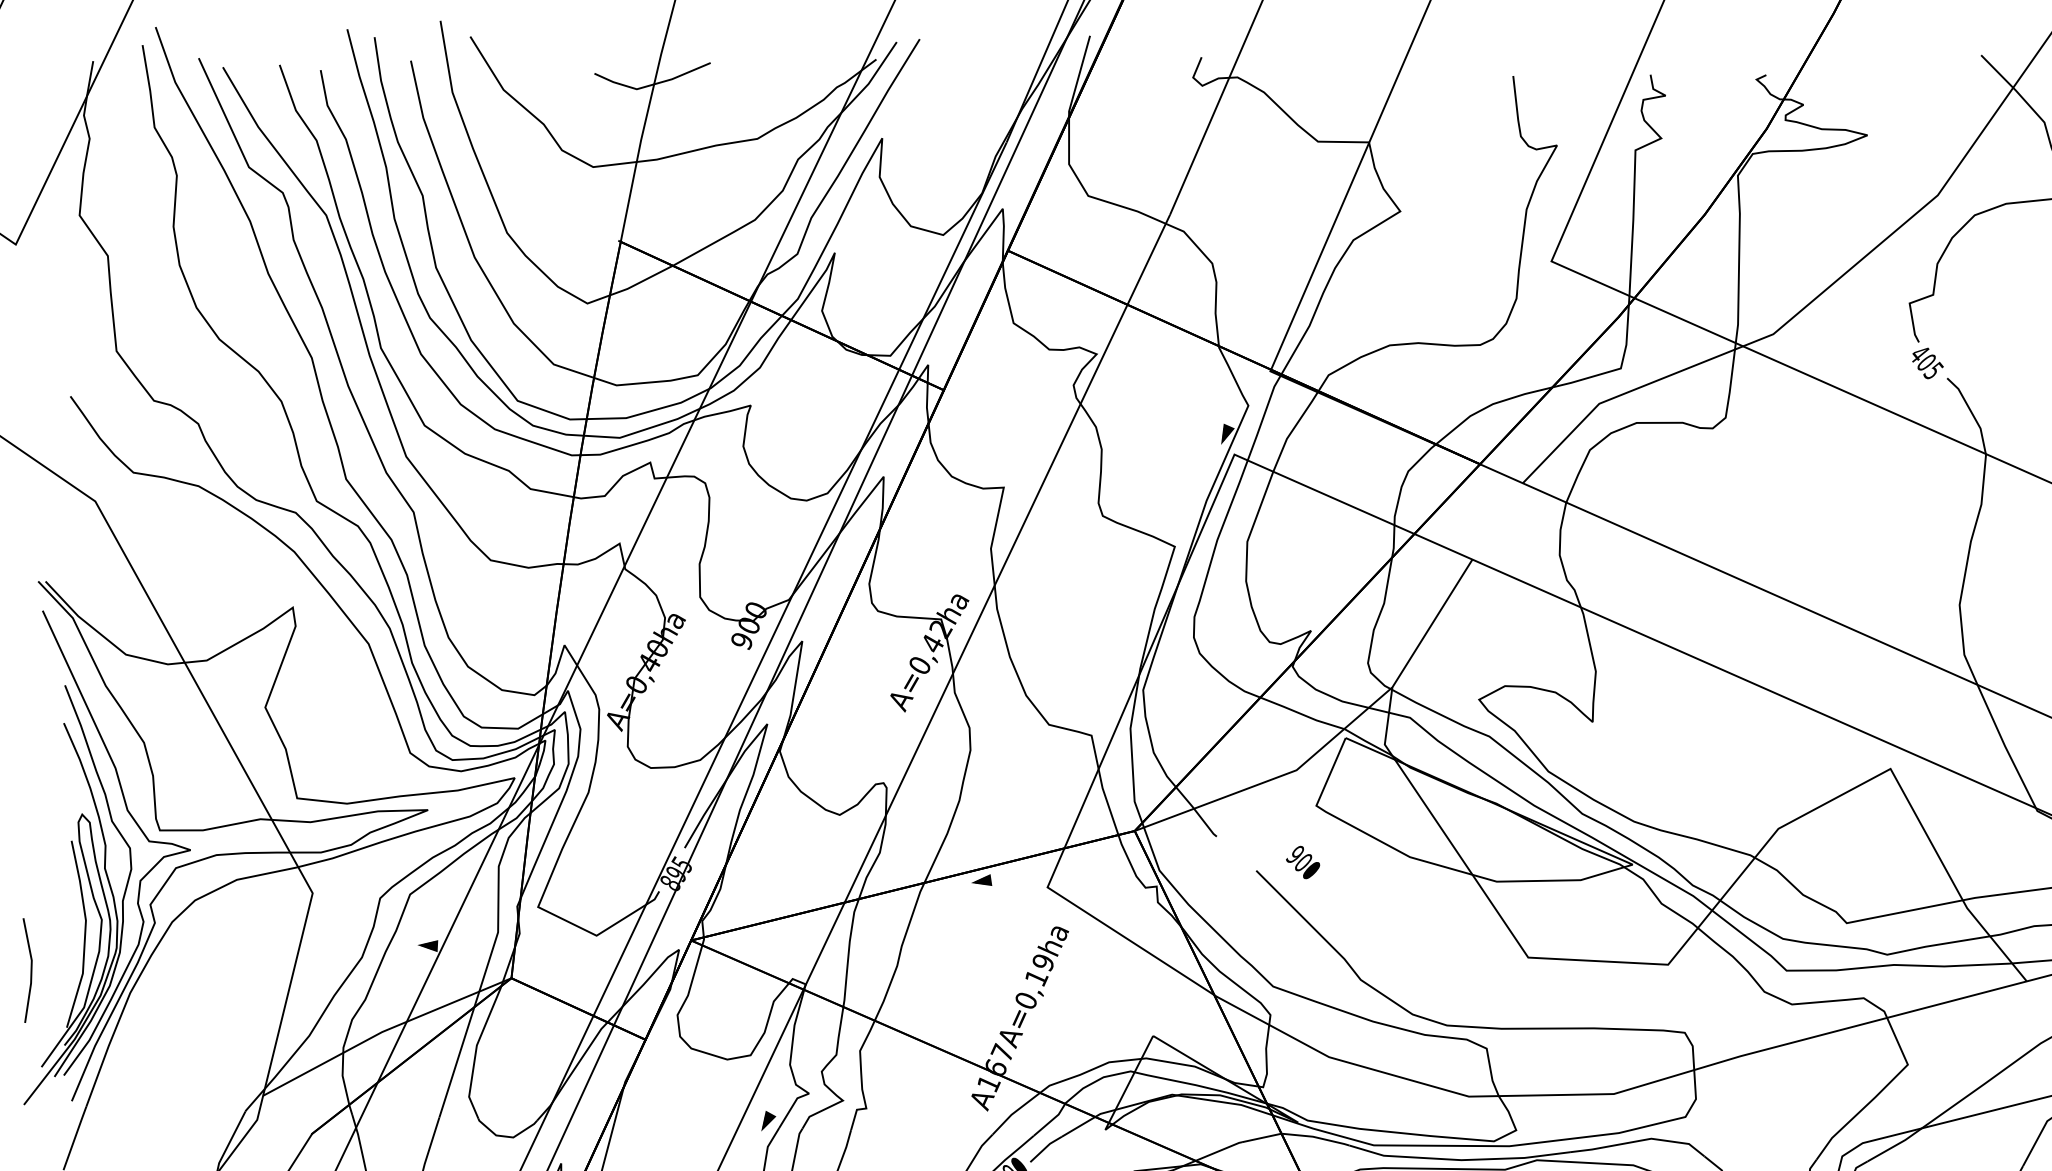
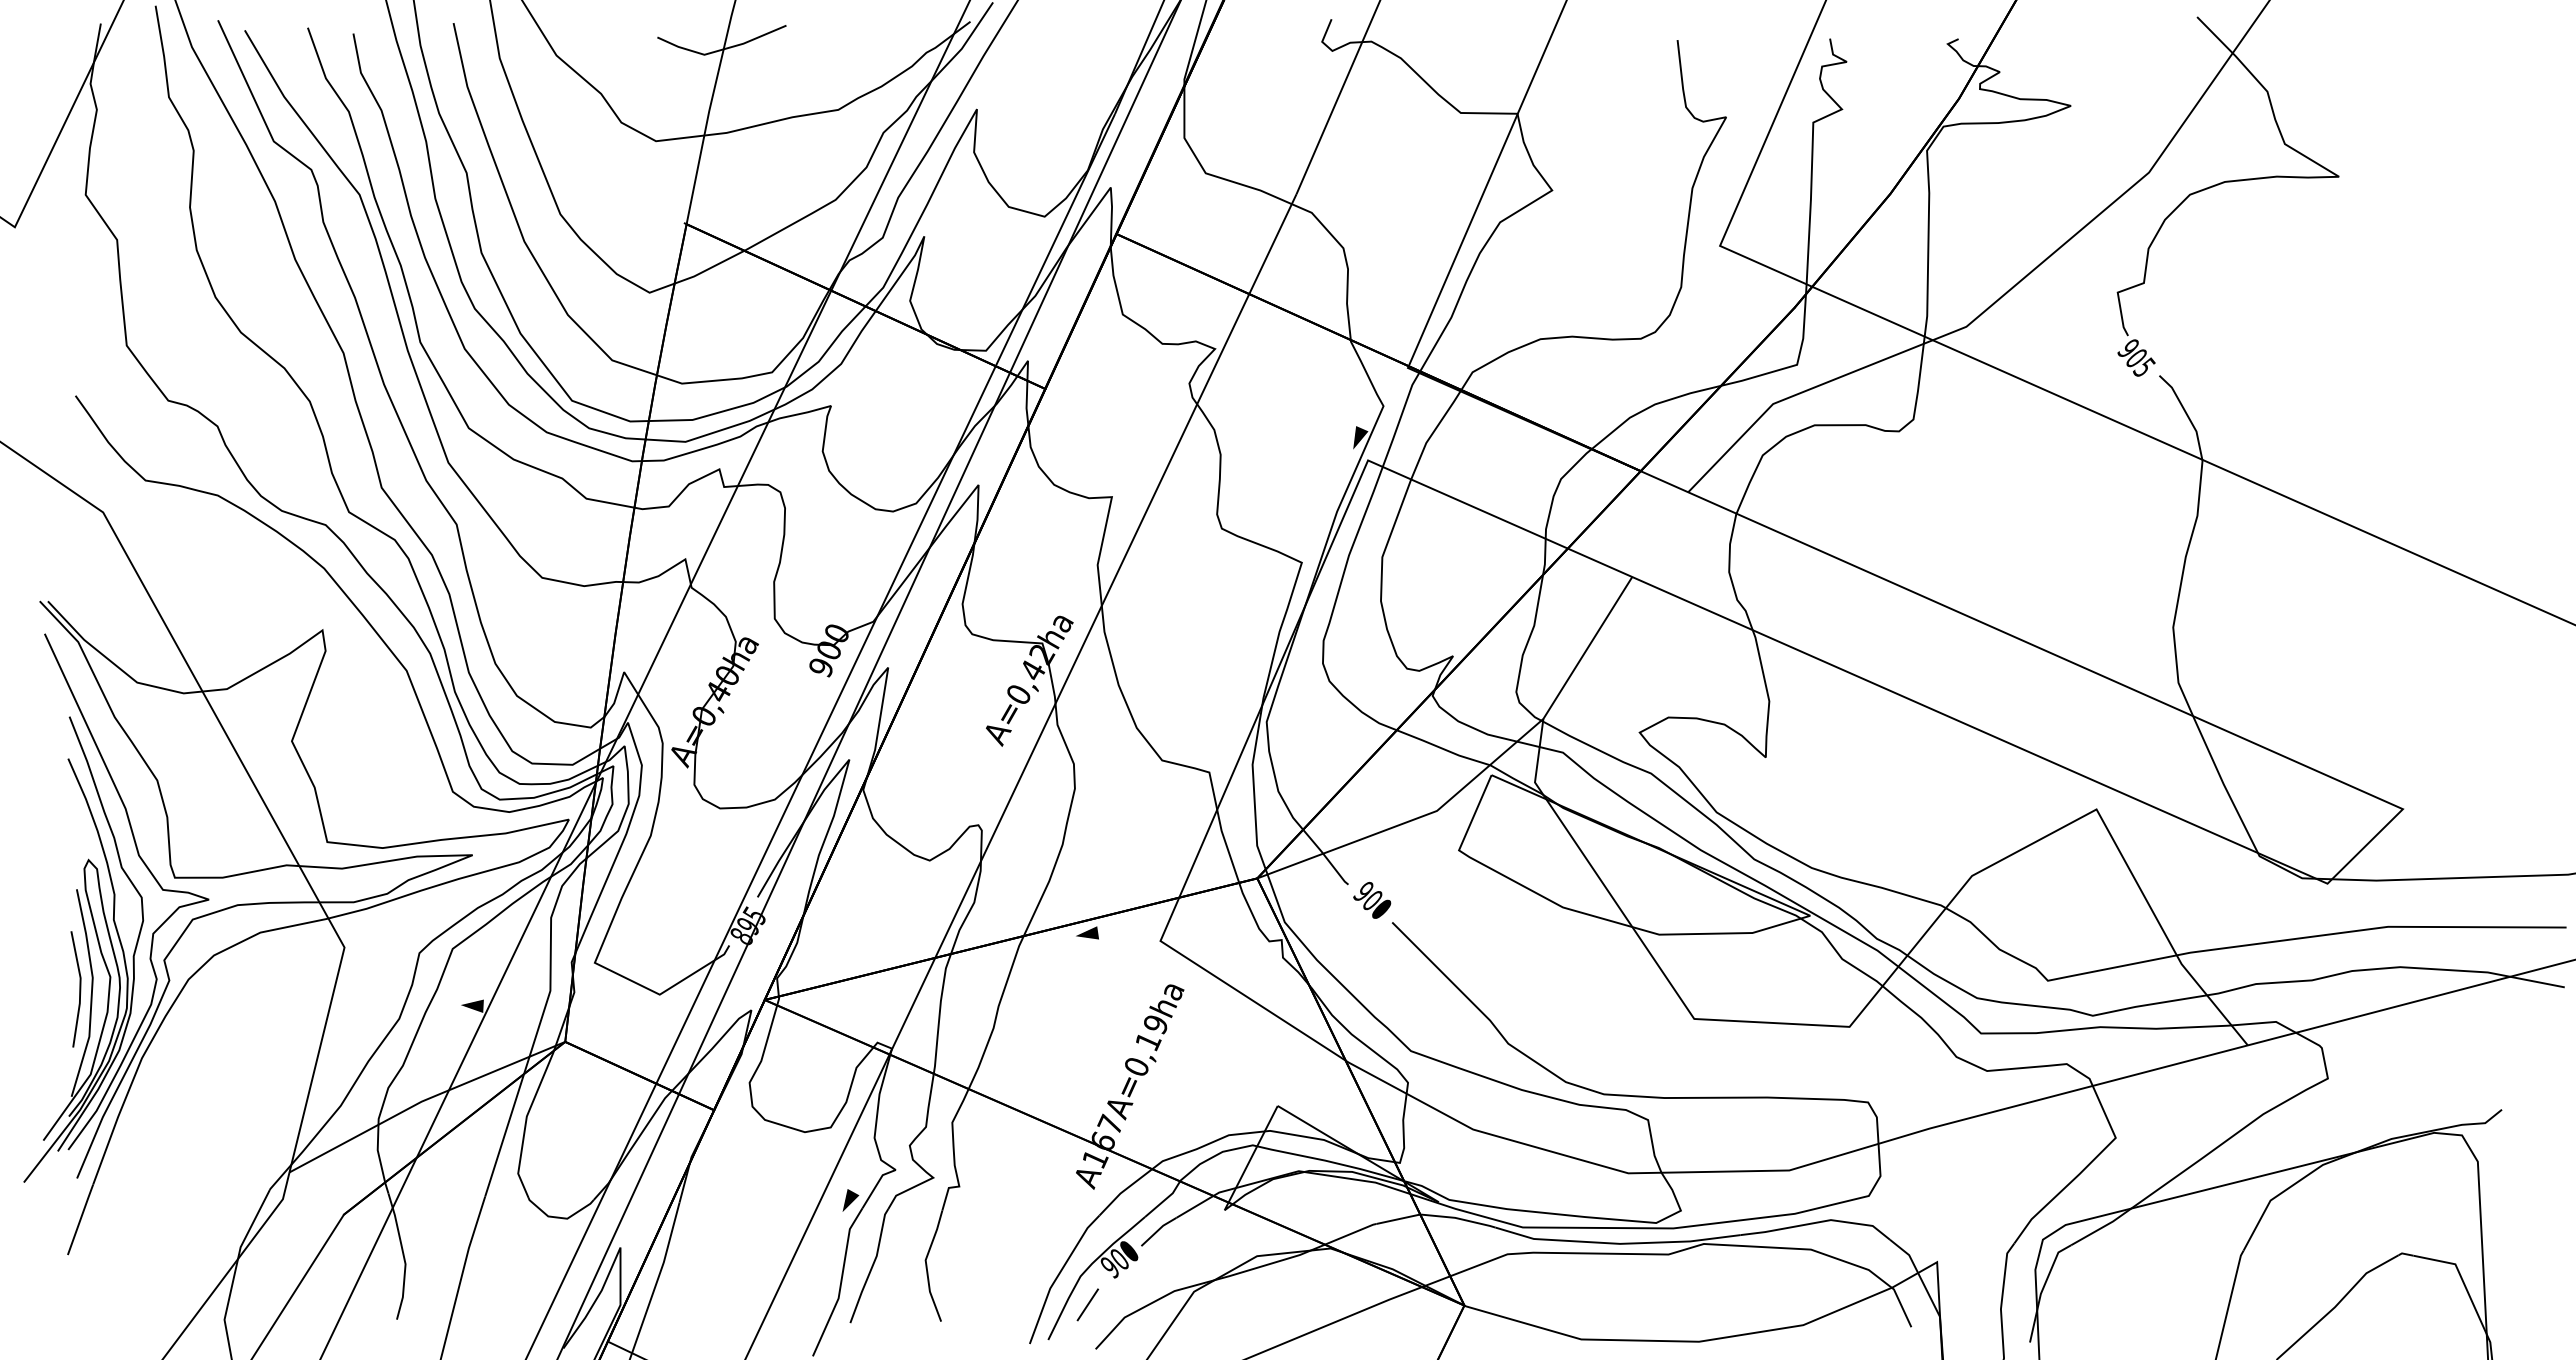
text: (1919, 353) -> (2128, 348), 405 -> 905
text: (1303, 861) -> (1372, 899), moved
line: (30, 970) -> (79, 989), moved

